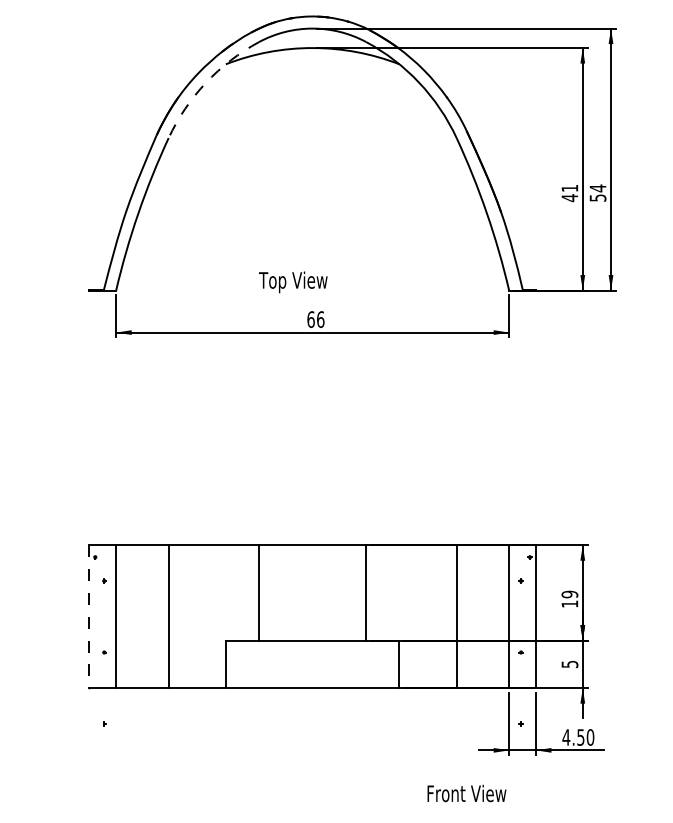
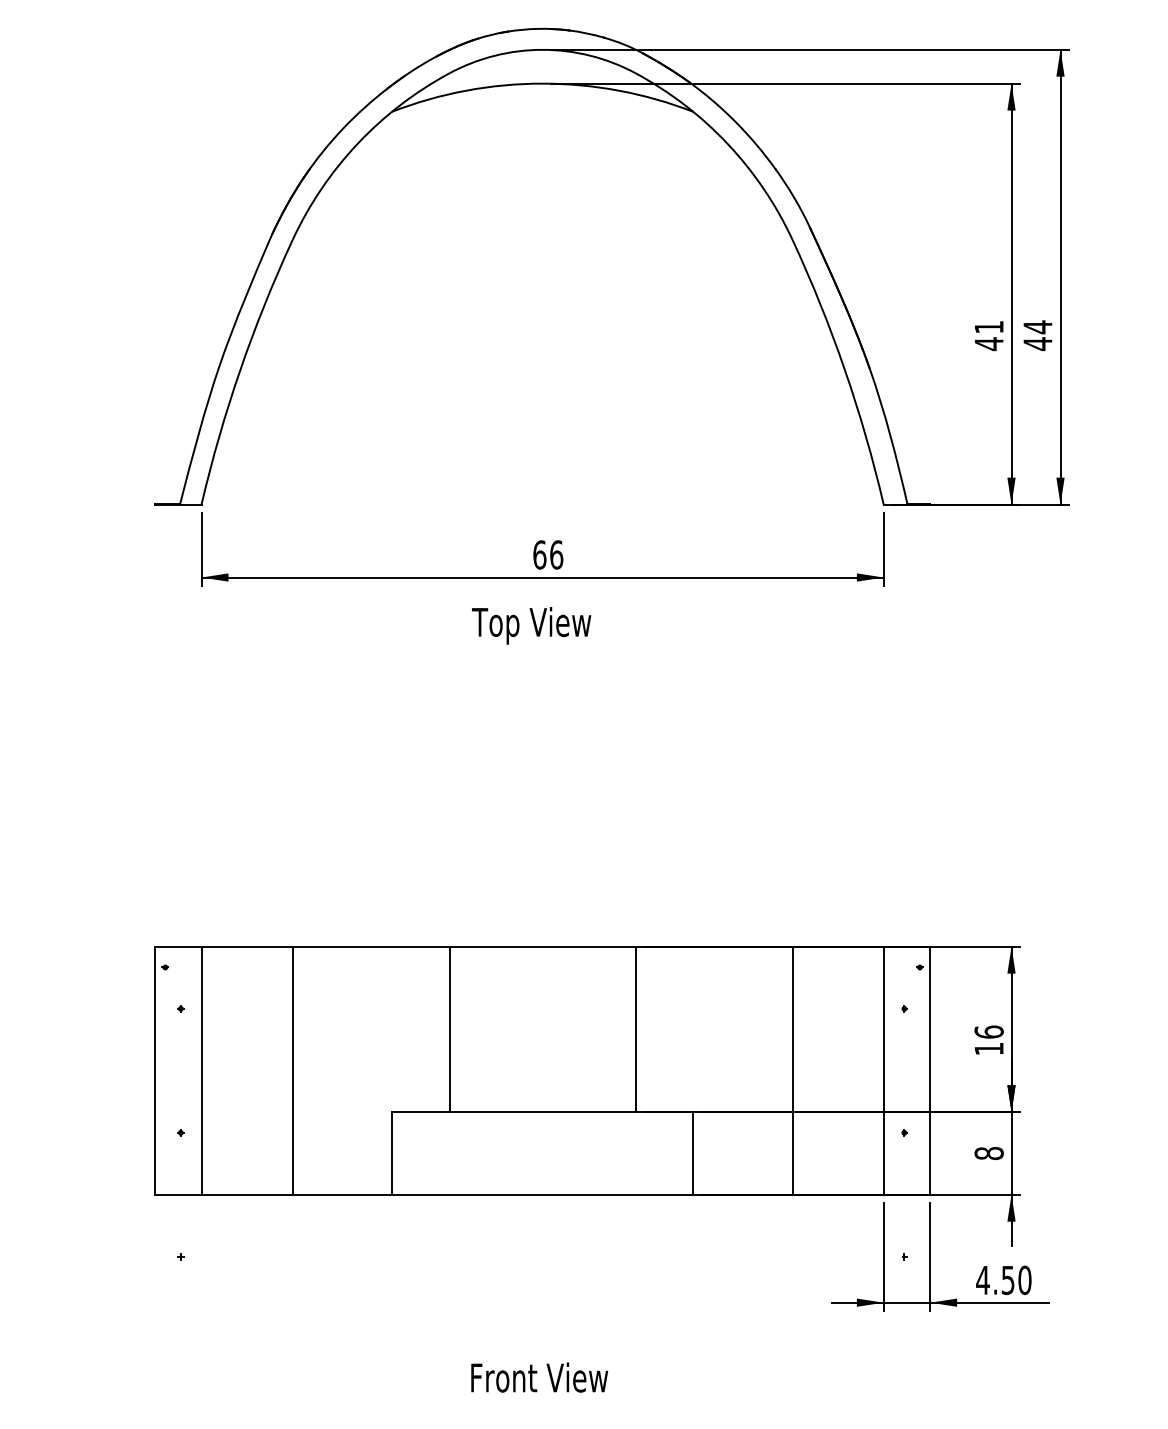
arc: (206, 82) -> (358, 143), dashed -> solid
text: (597, 198) -> (1037, 344), 54 -> 44
text: (293, 282) -> (531, 625), moved
text: (569, 594) -> (988, 1032), 19 -> 16
line: (89, 617) -> (155, 1072), dashed -> solid
text: (569, 664) -> (988, 1153), 5 -> 8
text: (466, 793) -> (538, 1377), moved

